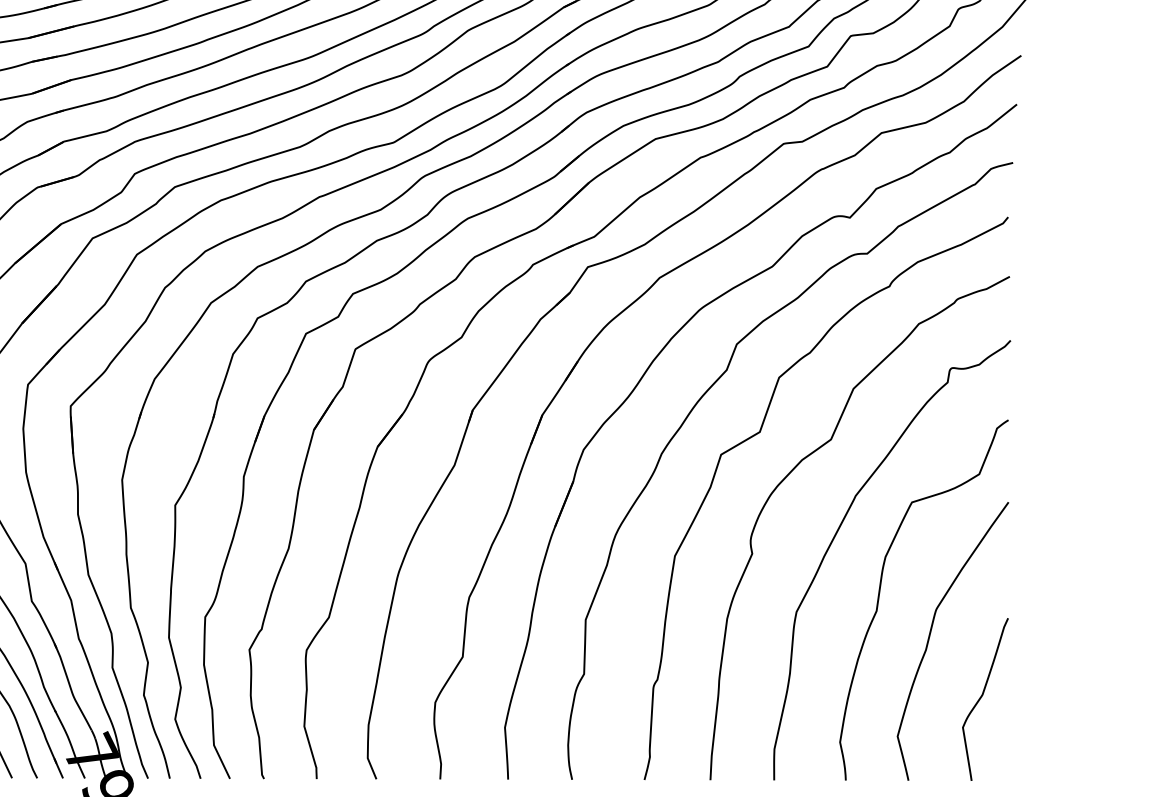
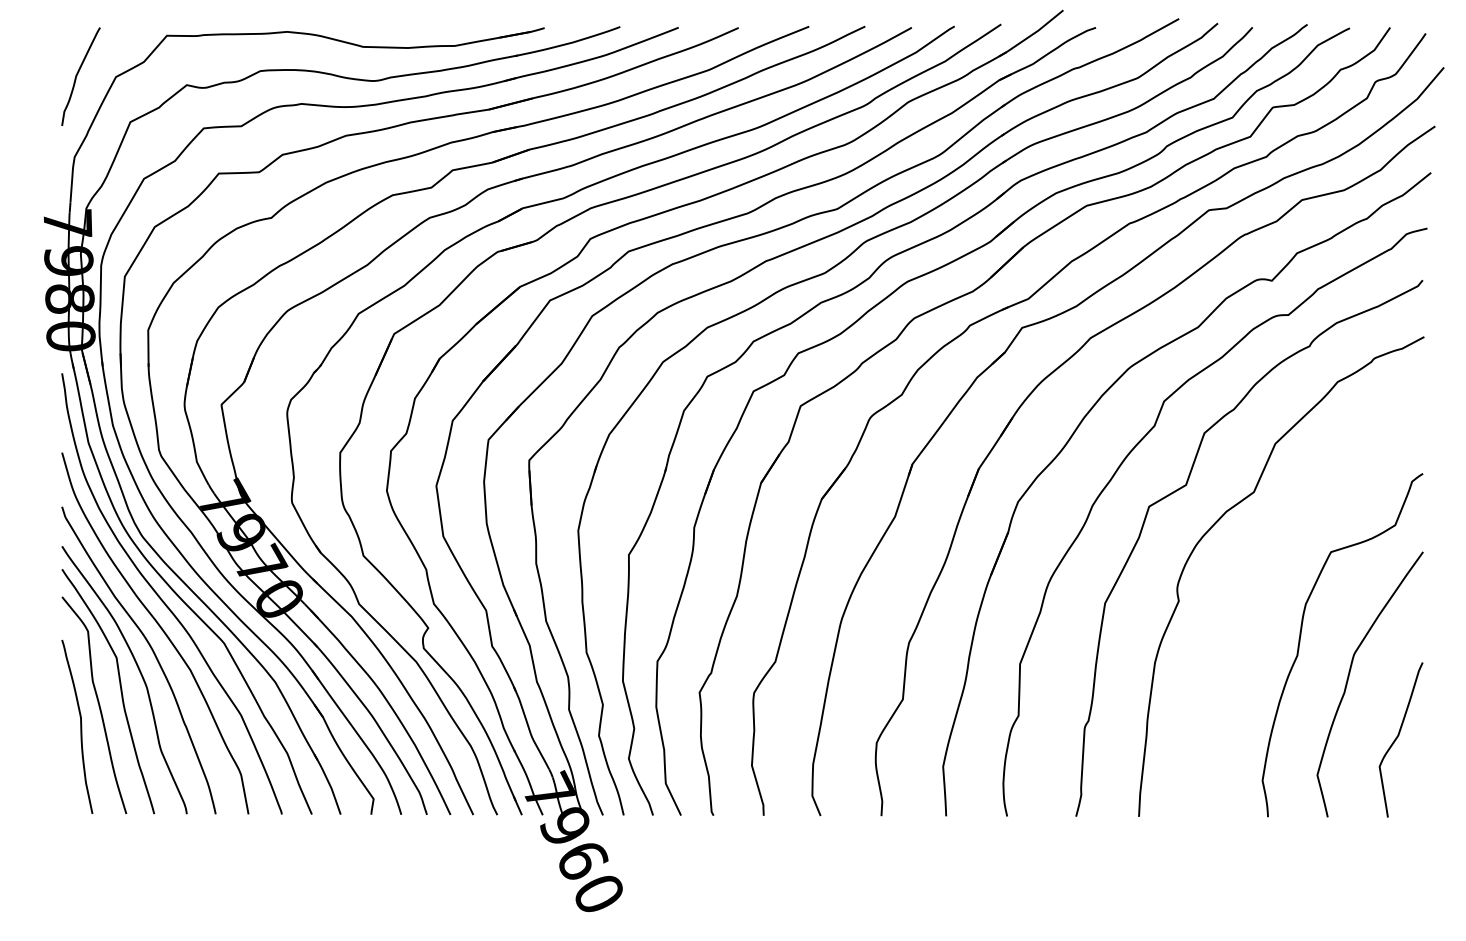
curve: (837, 533) -> (1260, 581), removed

